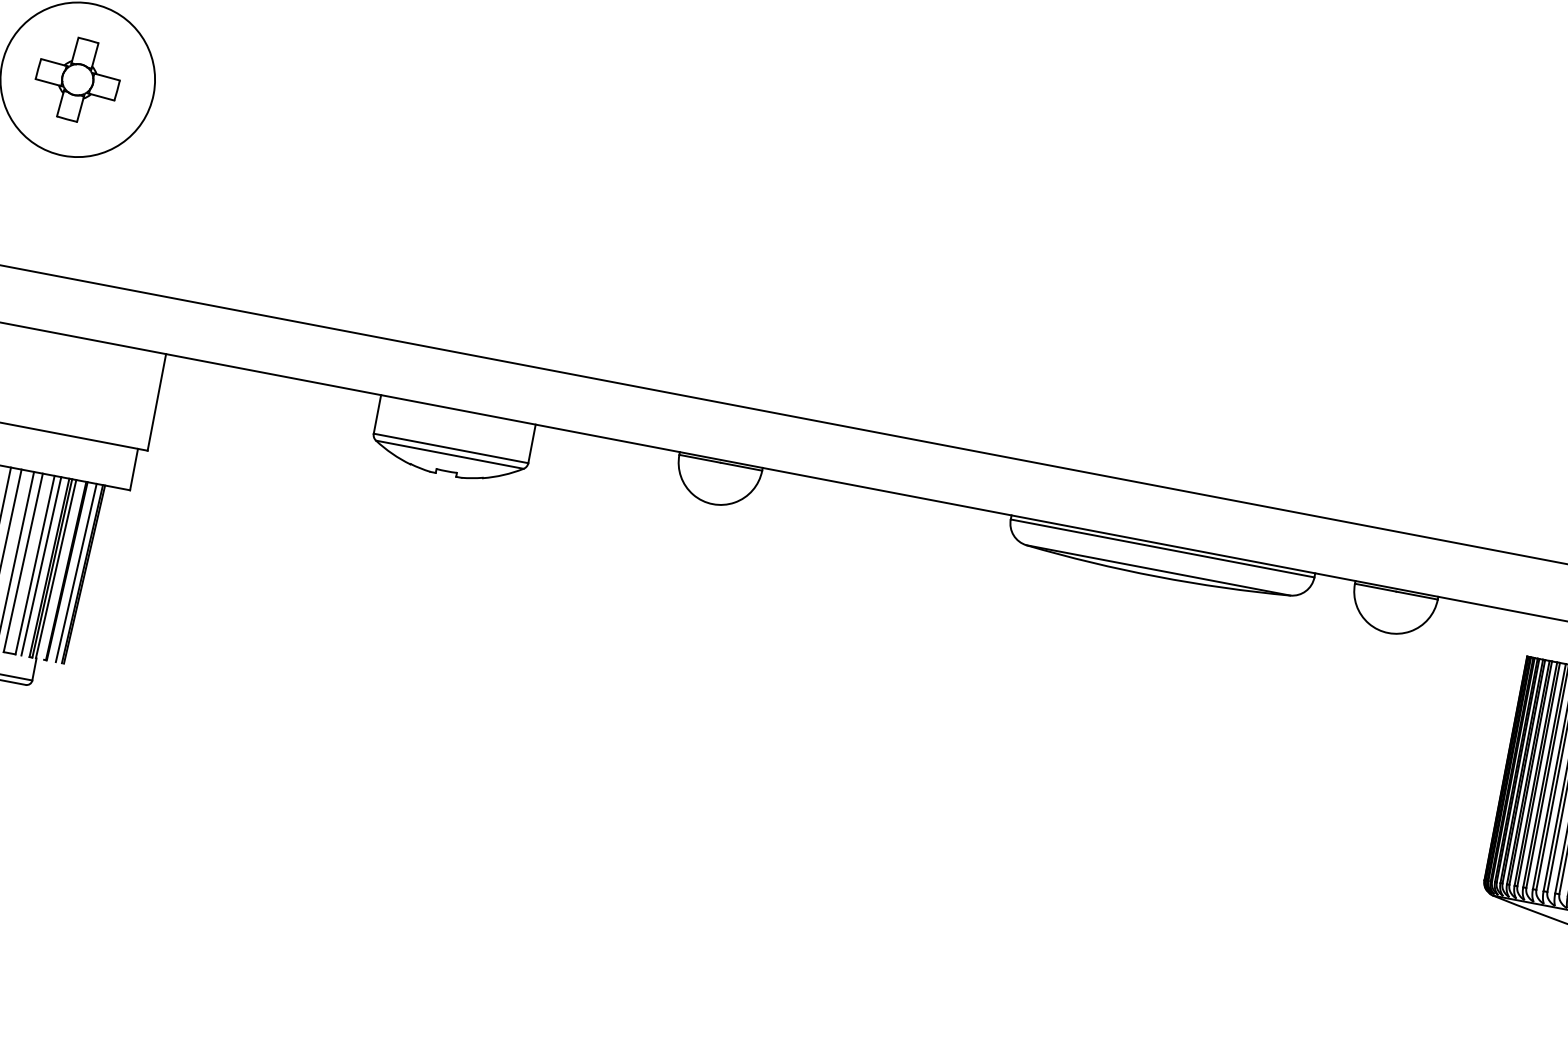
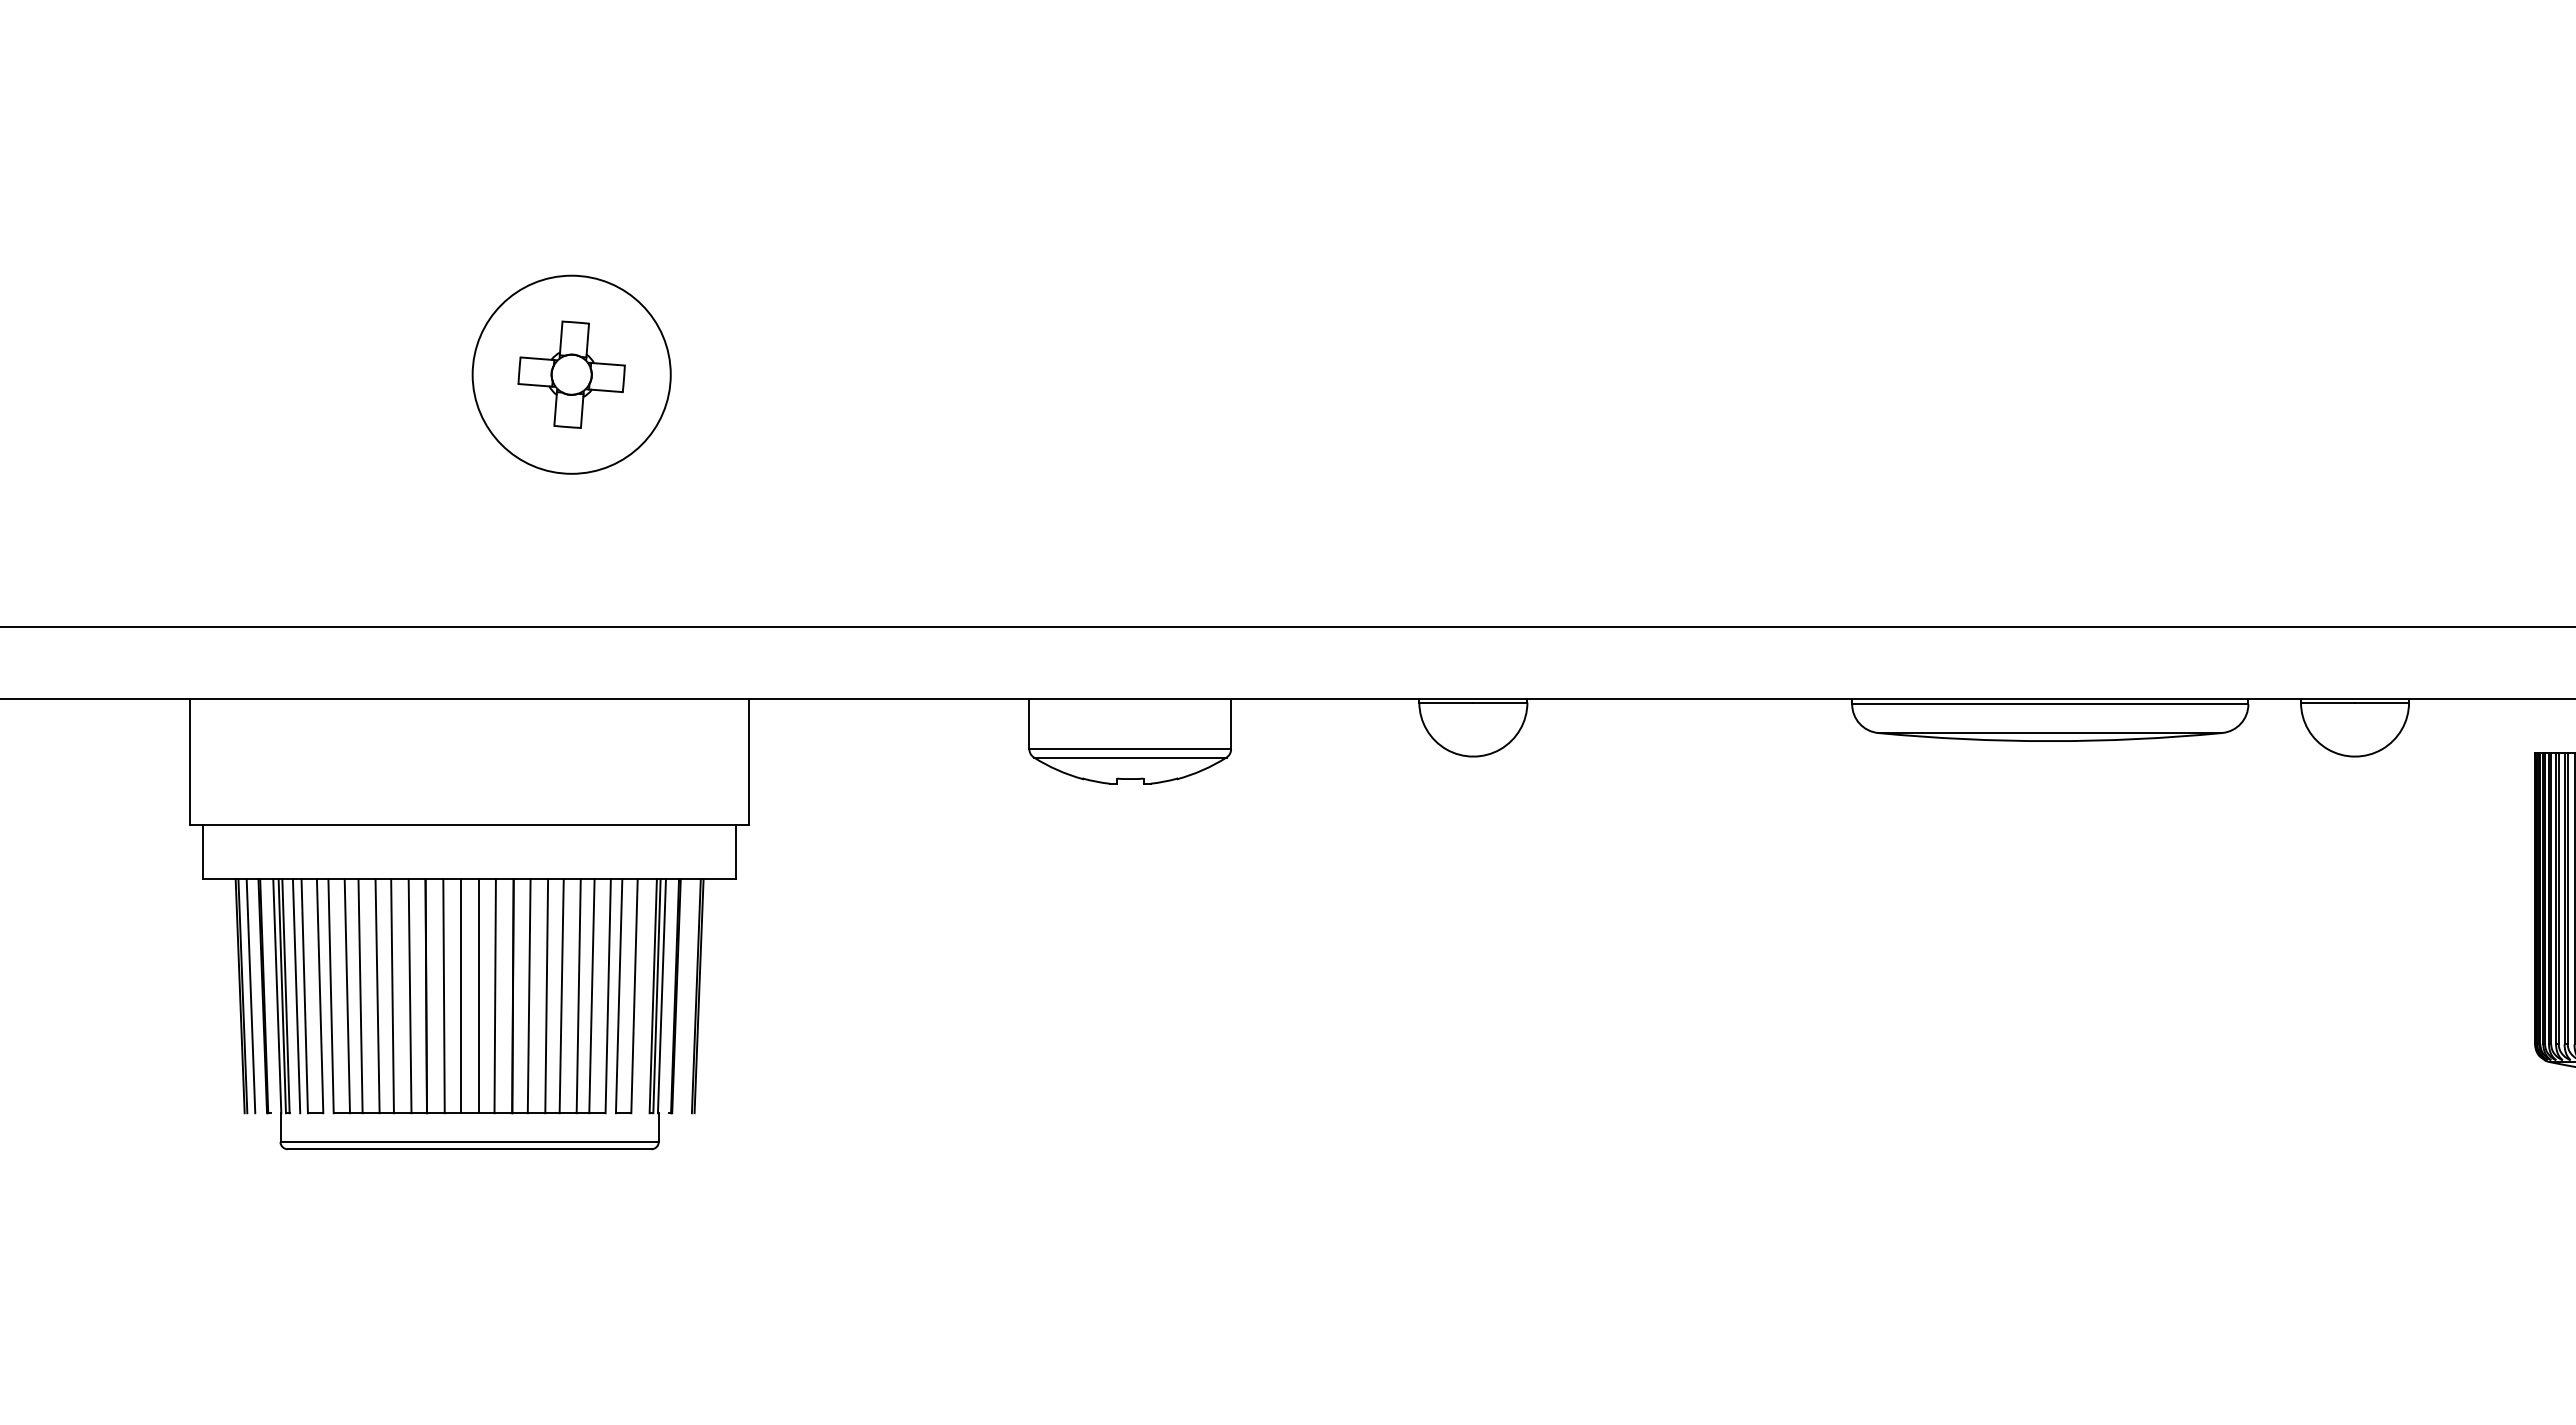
line: (41, 566) -> (642, 996), removed
line: (76, 573) -> (688, 996), removed

